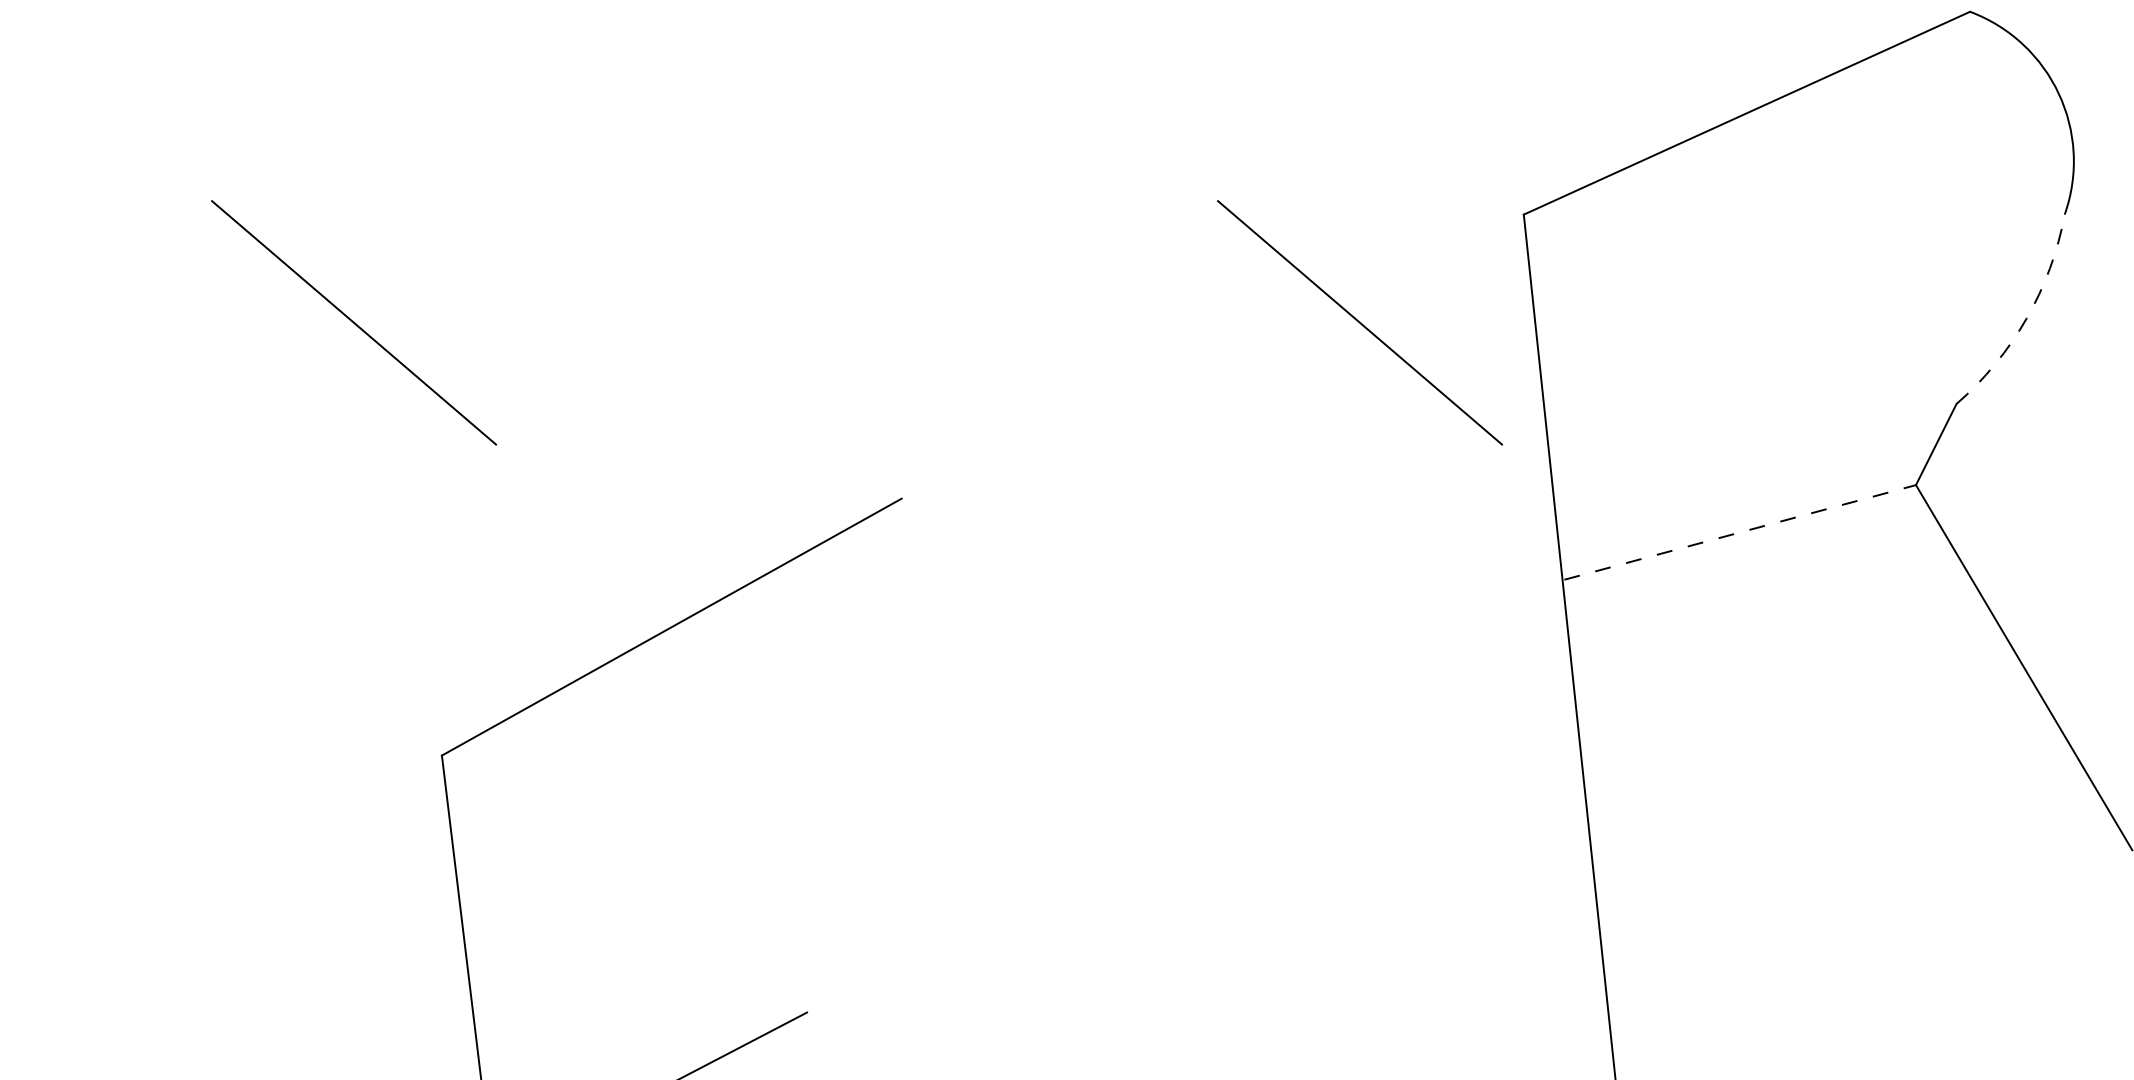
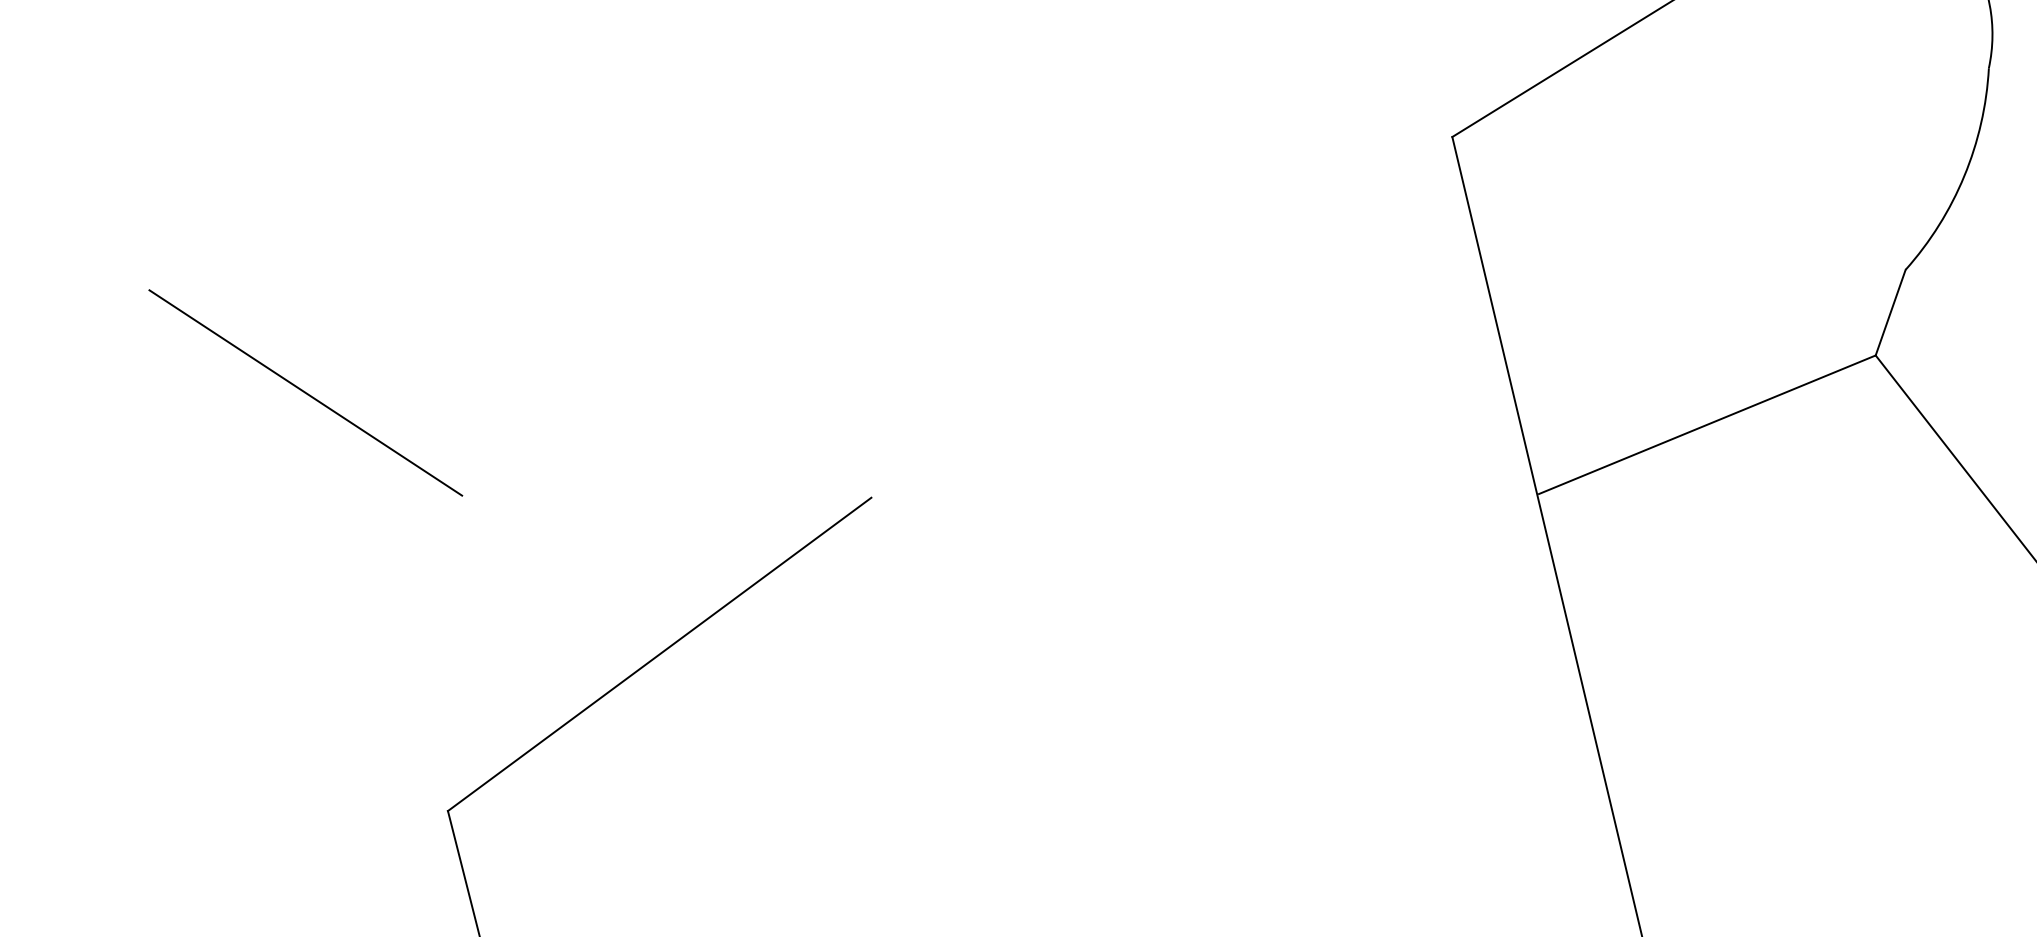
arc: (2026, 318) -> (1964, 176), dashed -> solid
line: (1360, 322) -> (1304, 264), removed
line: (1740, 532) -> (1707, 424), dashed -> solid

